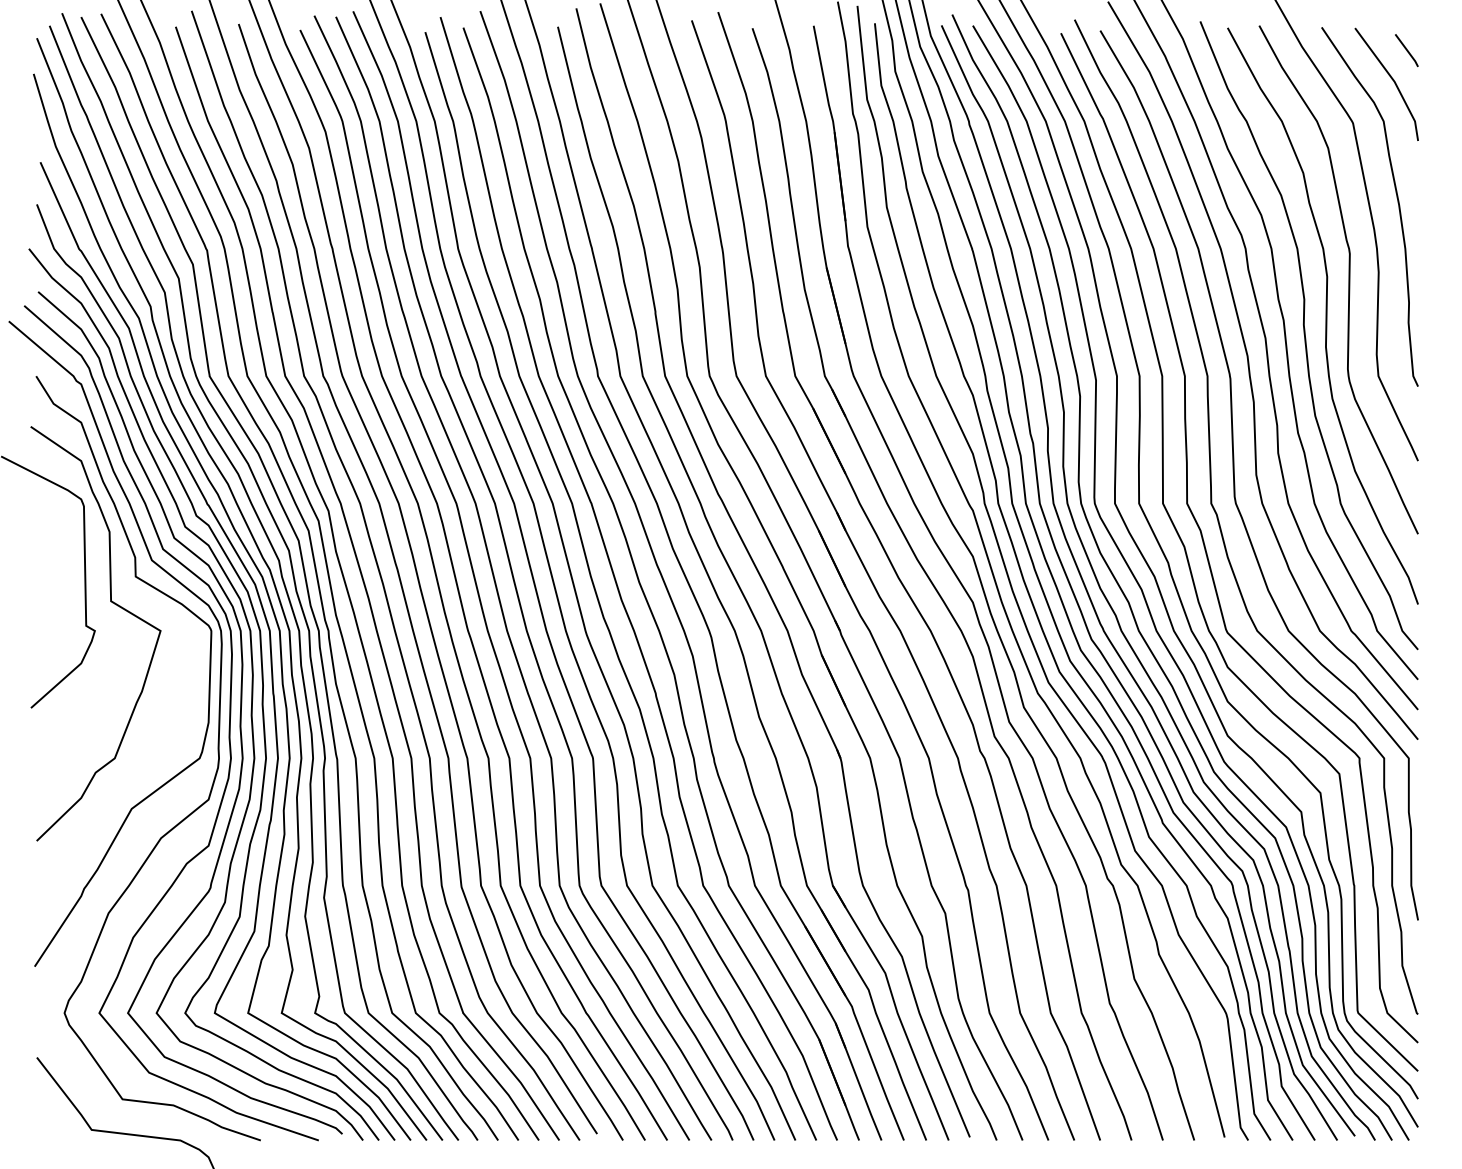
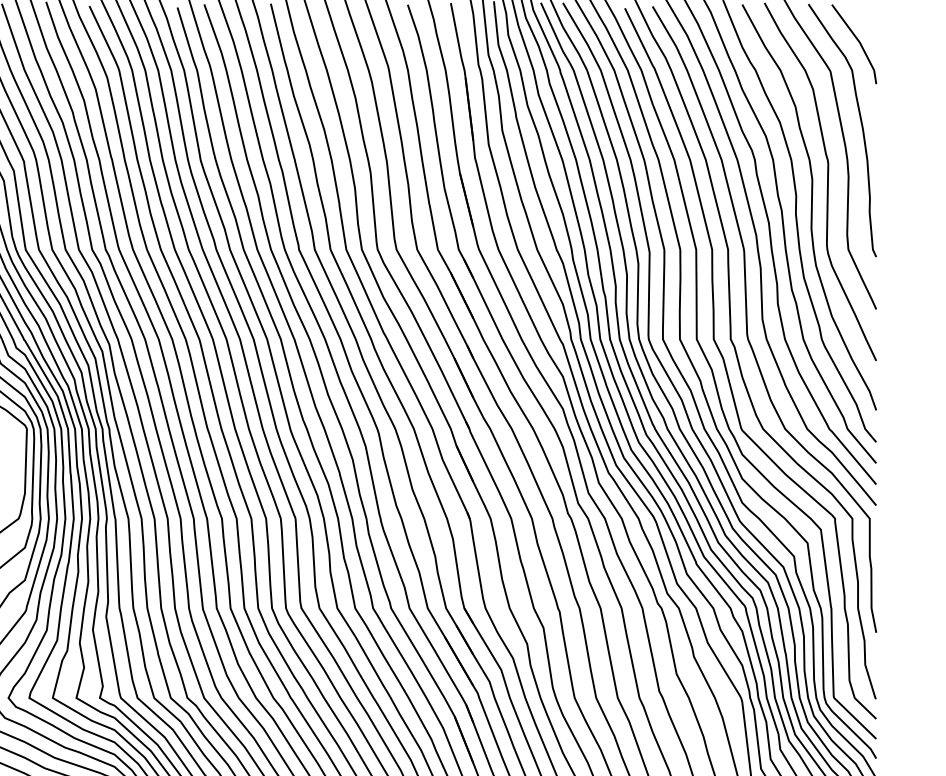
line: (1406, 50) -> (868, 20), removed

